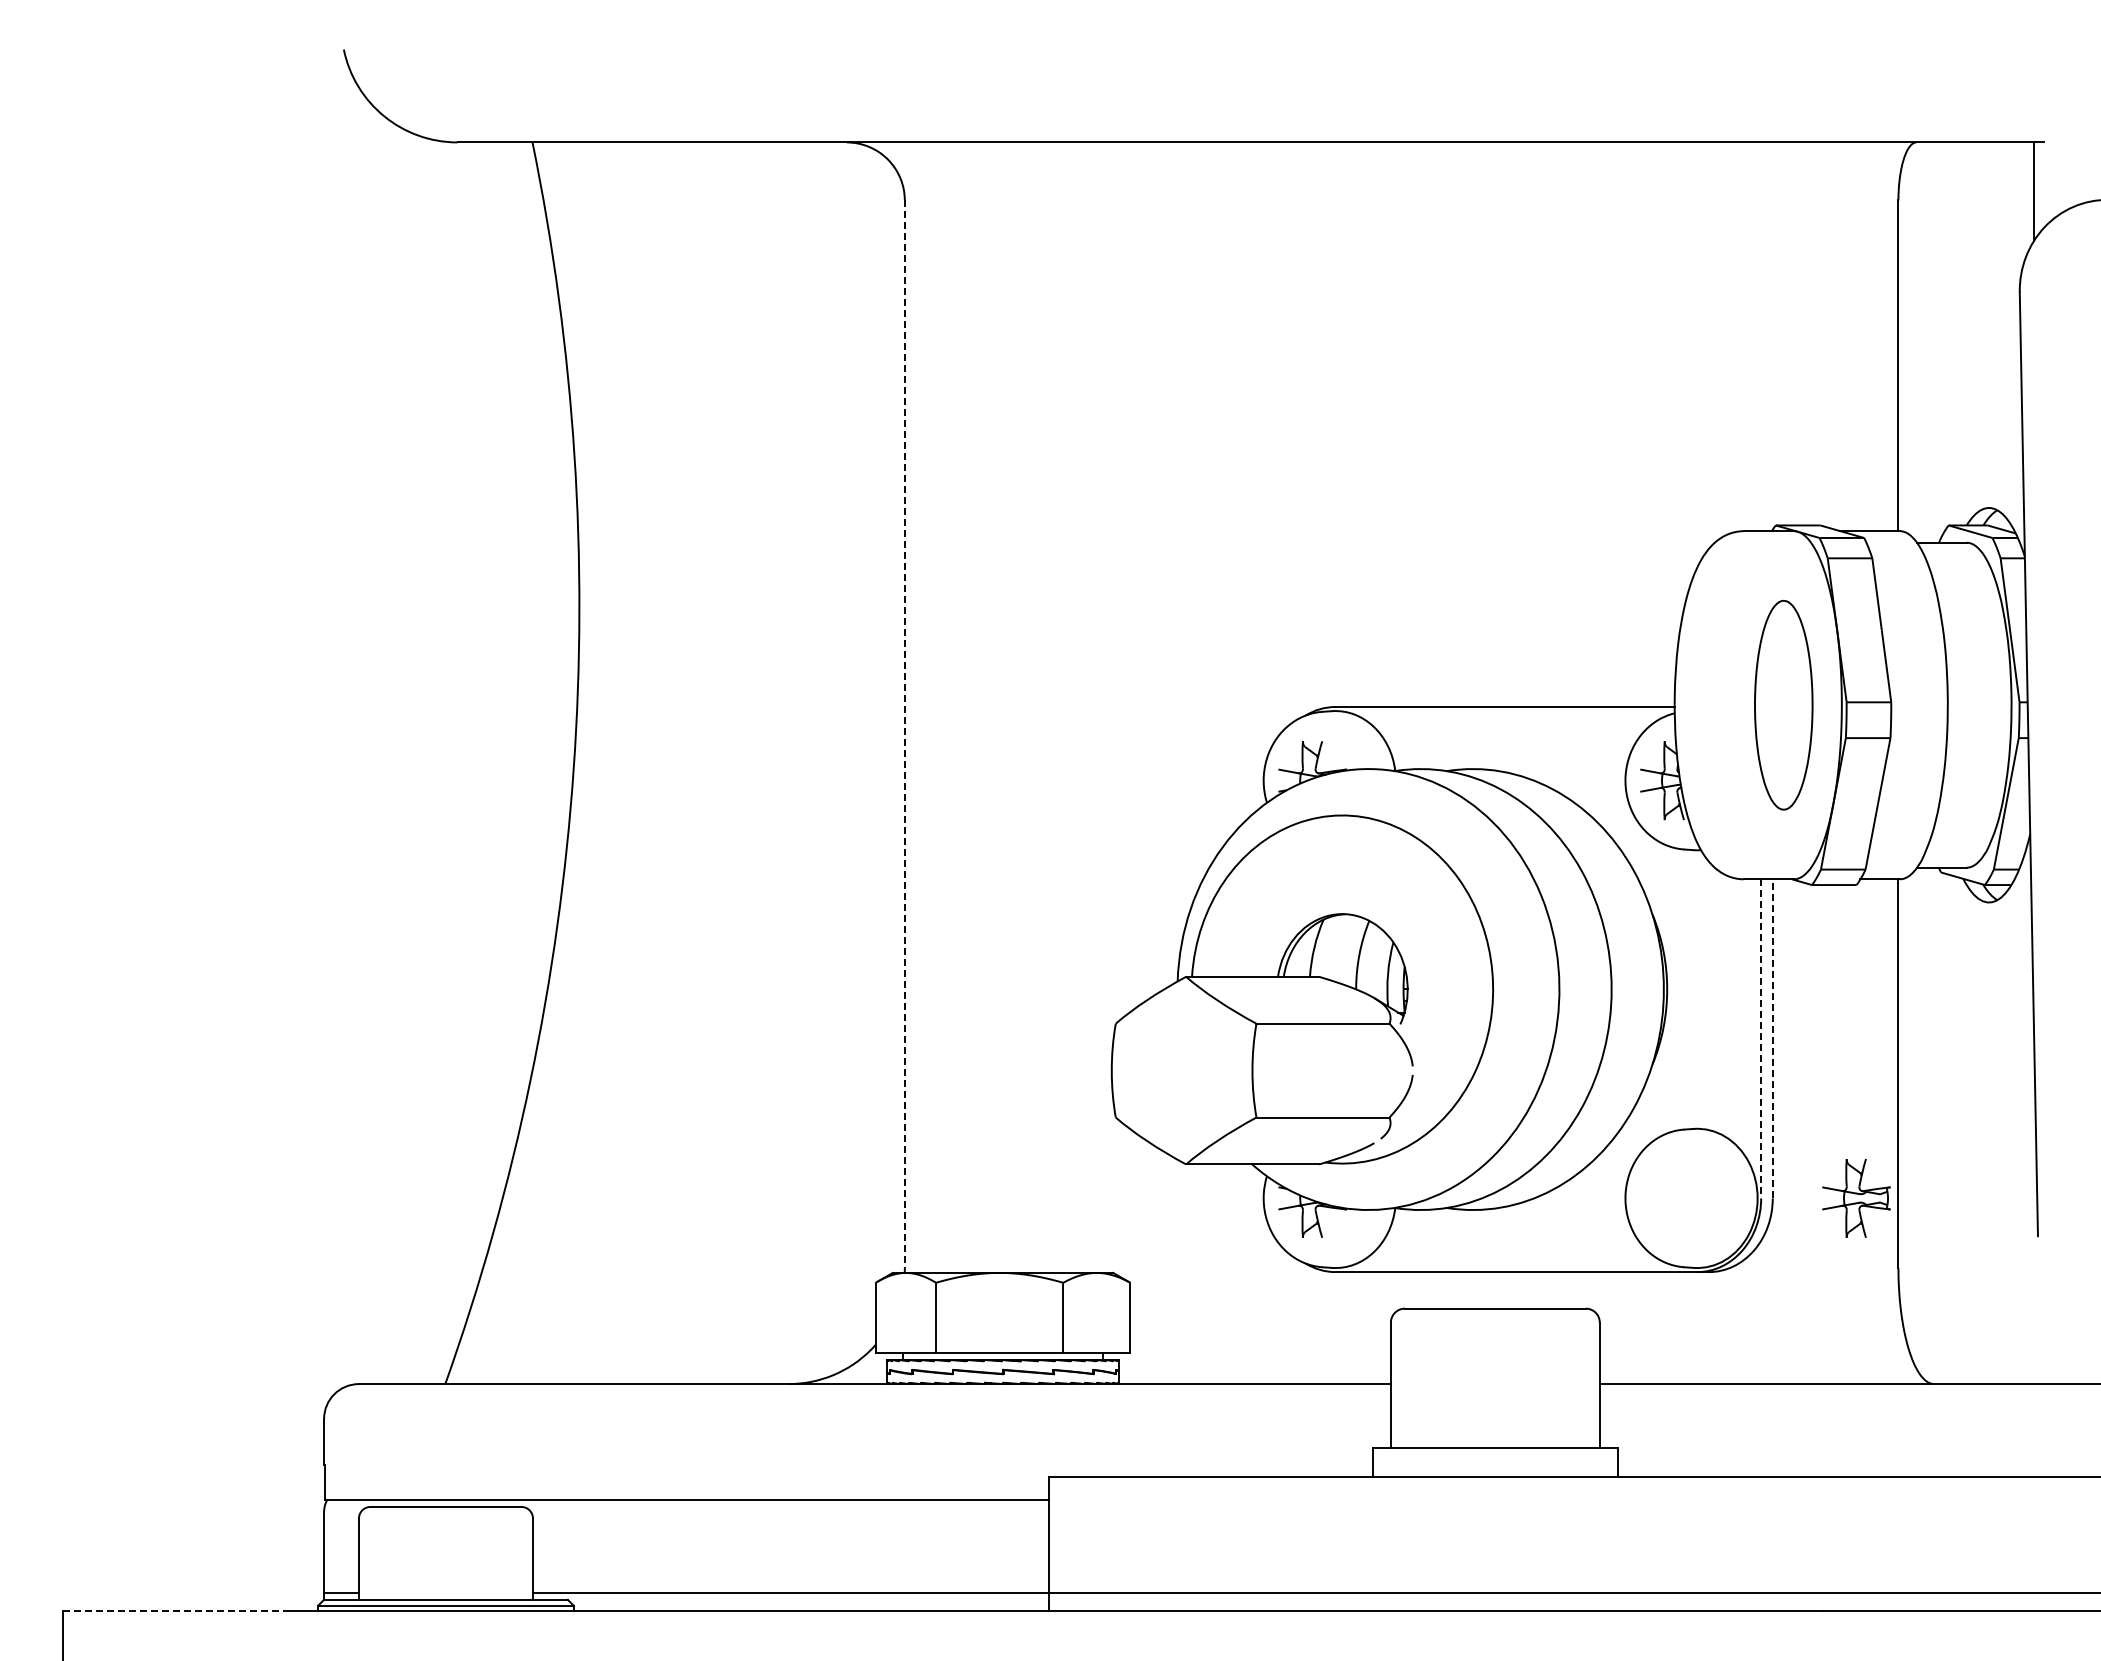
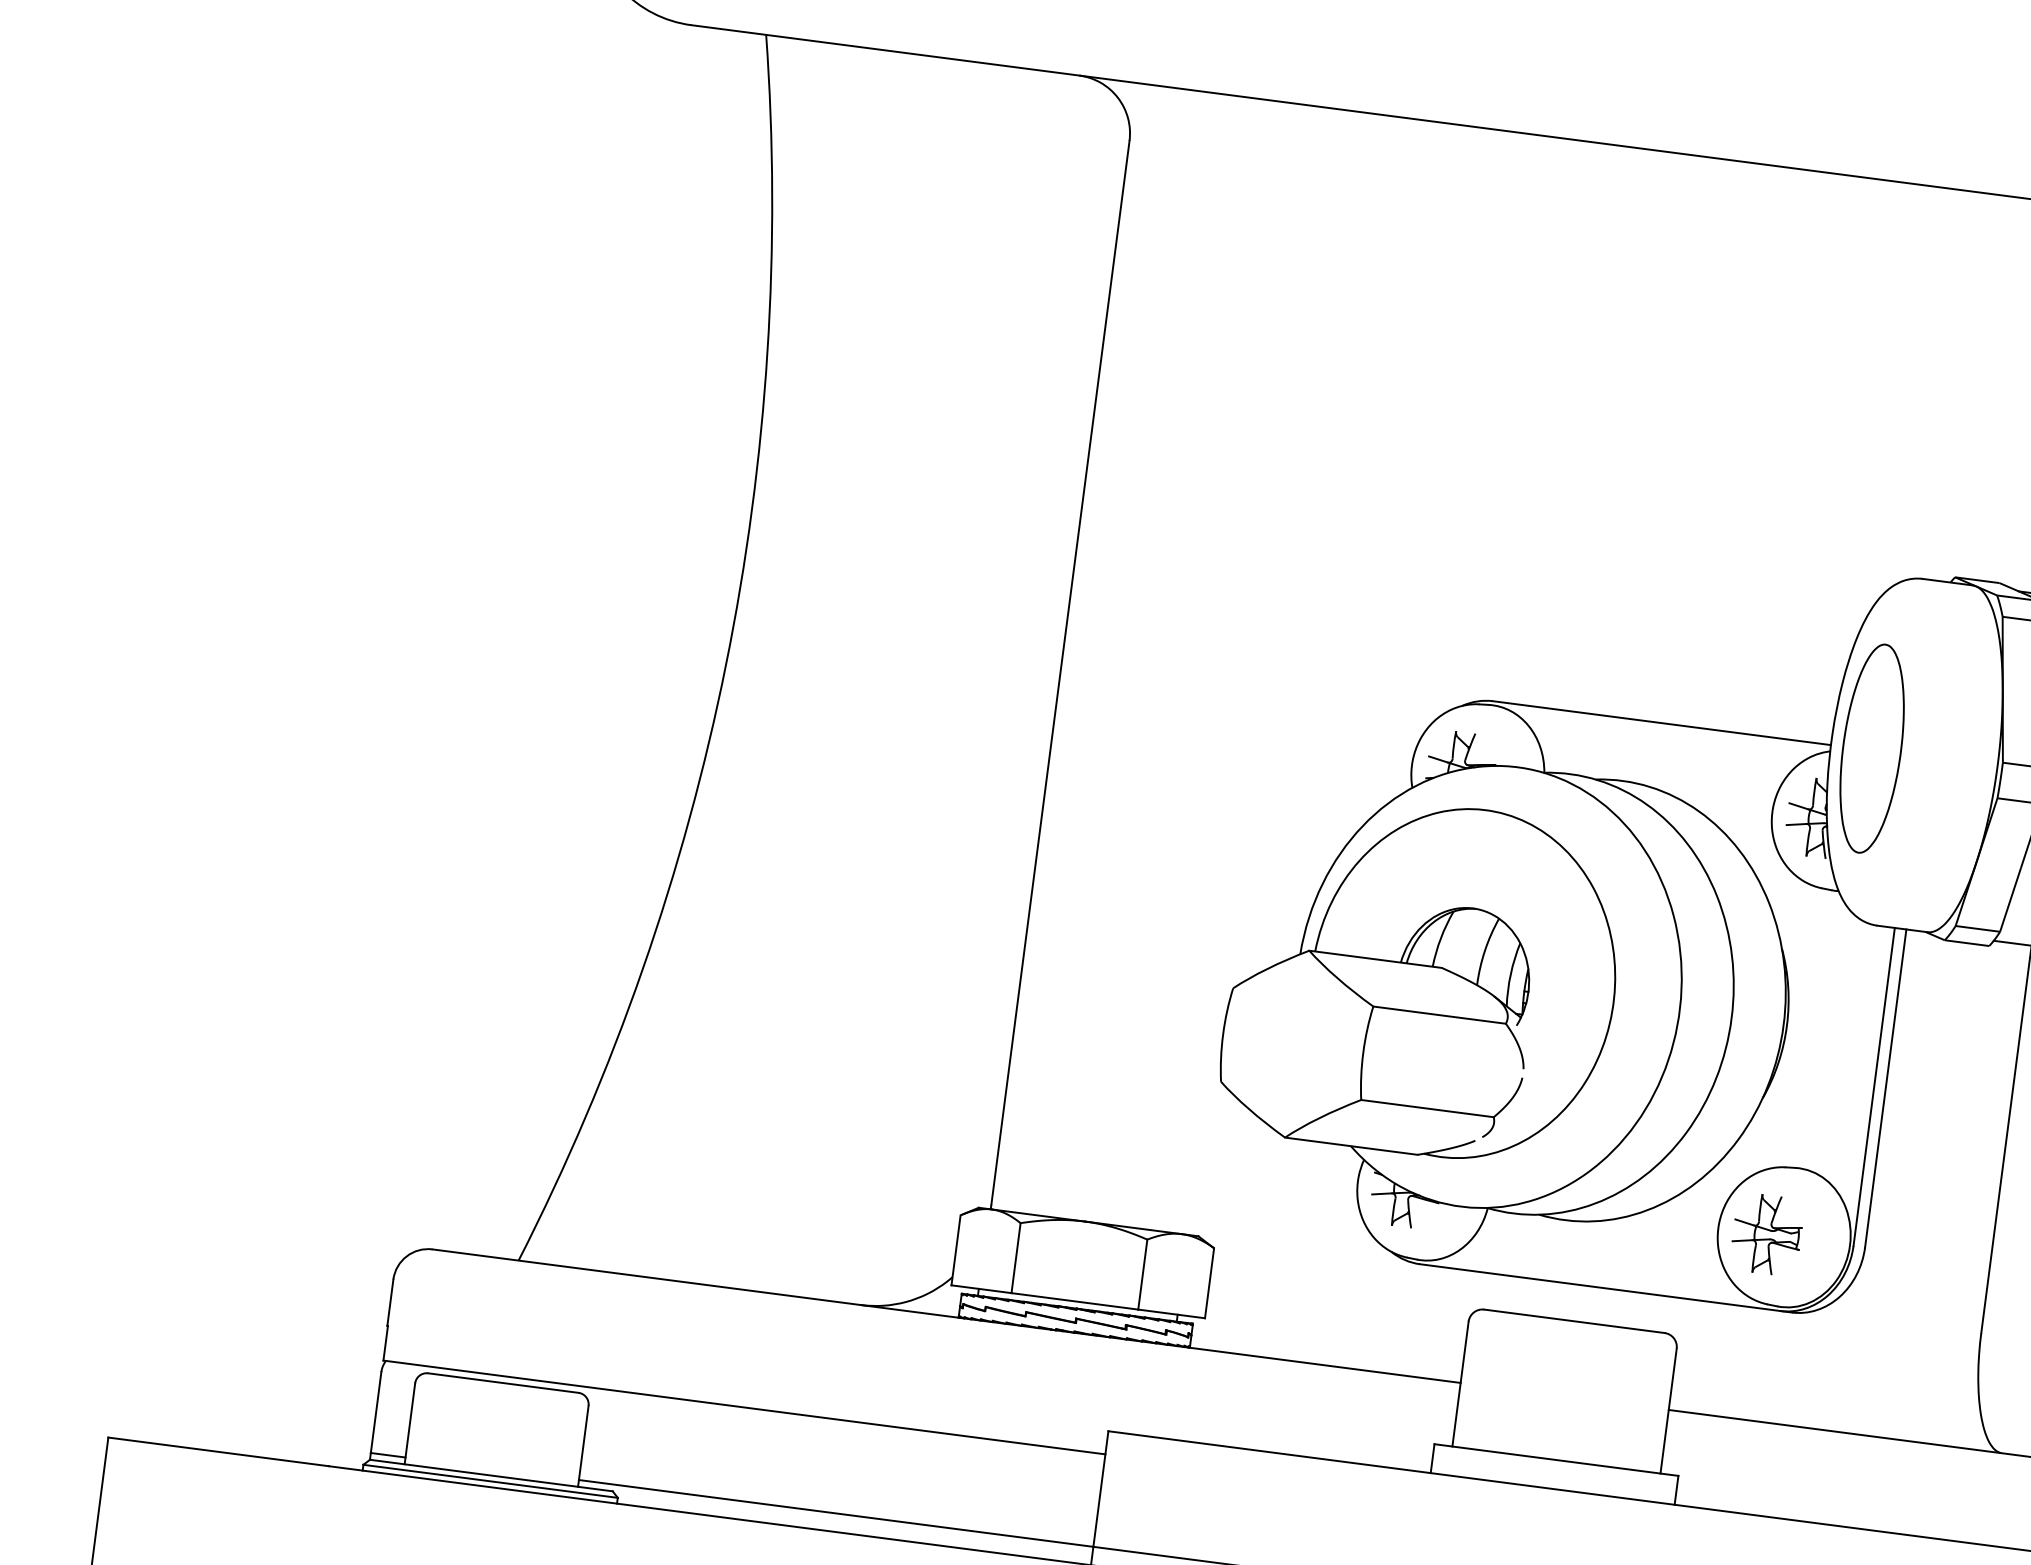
part: (1783, 704) -> (1871, 747), moved
line: (904, 734) -> (1060, 672), dashed -> solid
line: (1761, 1038) -> (1874, 1086), dashed -> solid
line: (1772, 1038) -> (1885, 1088), dashed -> solid
part: (1856, 1197) -> (1767, 1233), moved
line: (173, 1611) -> (218, 1451), dashed -> solid

